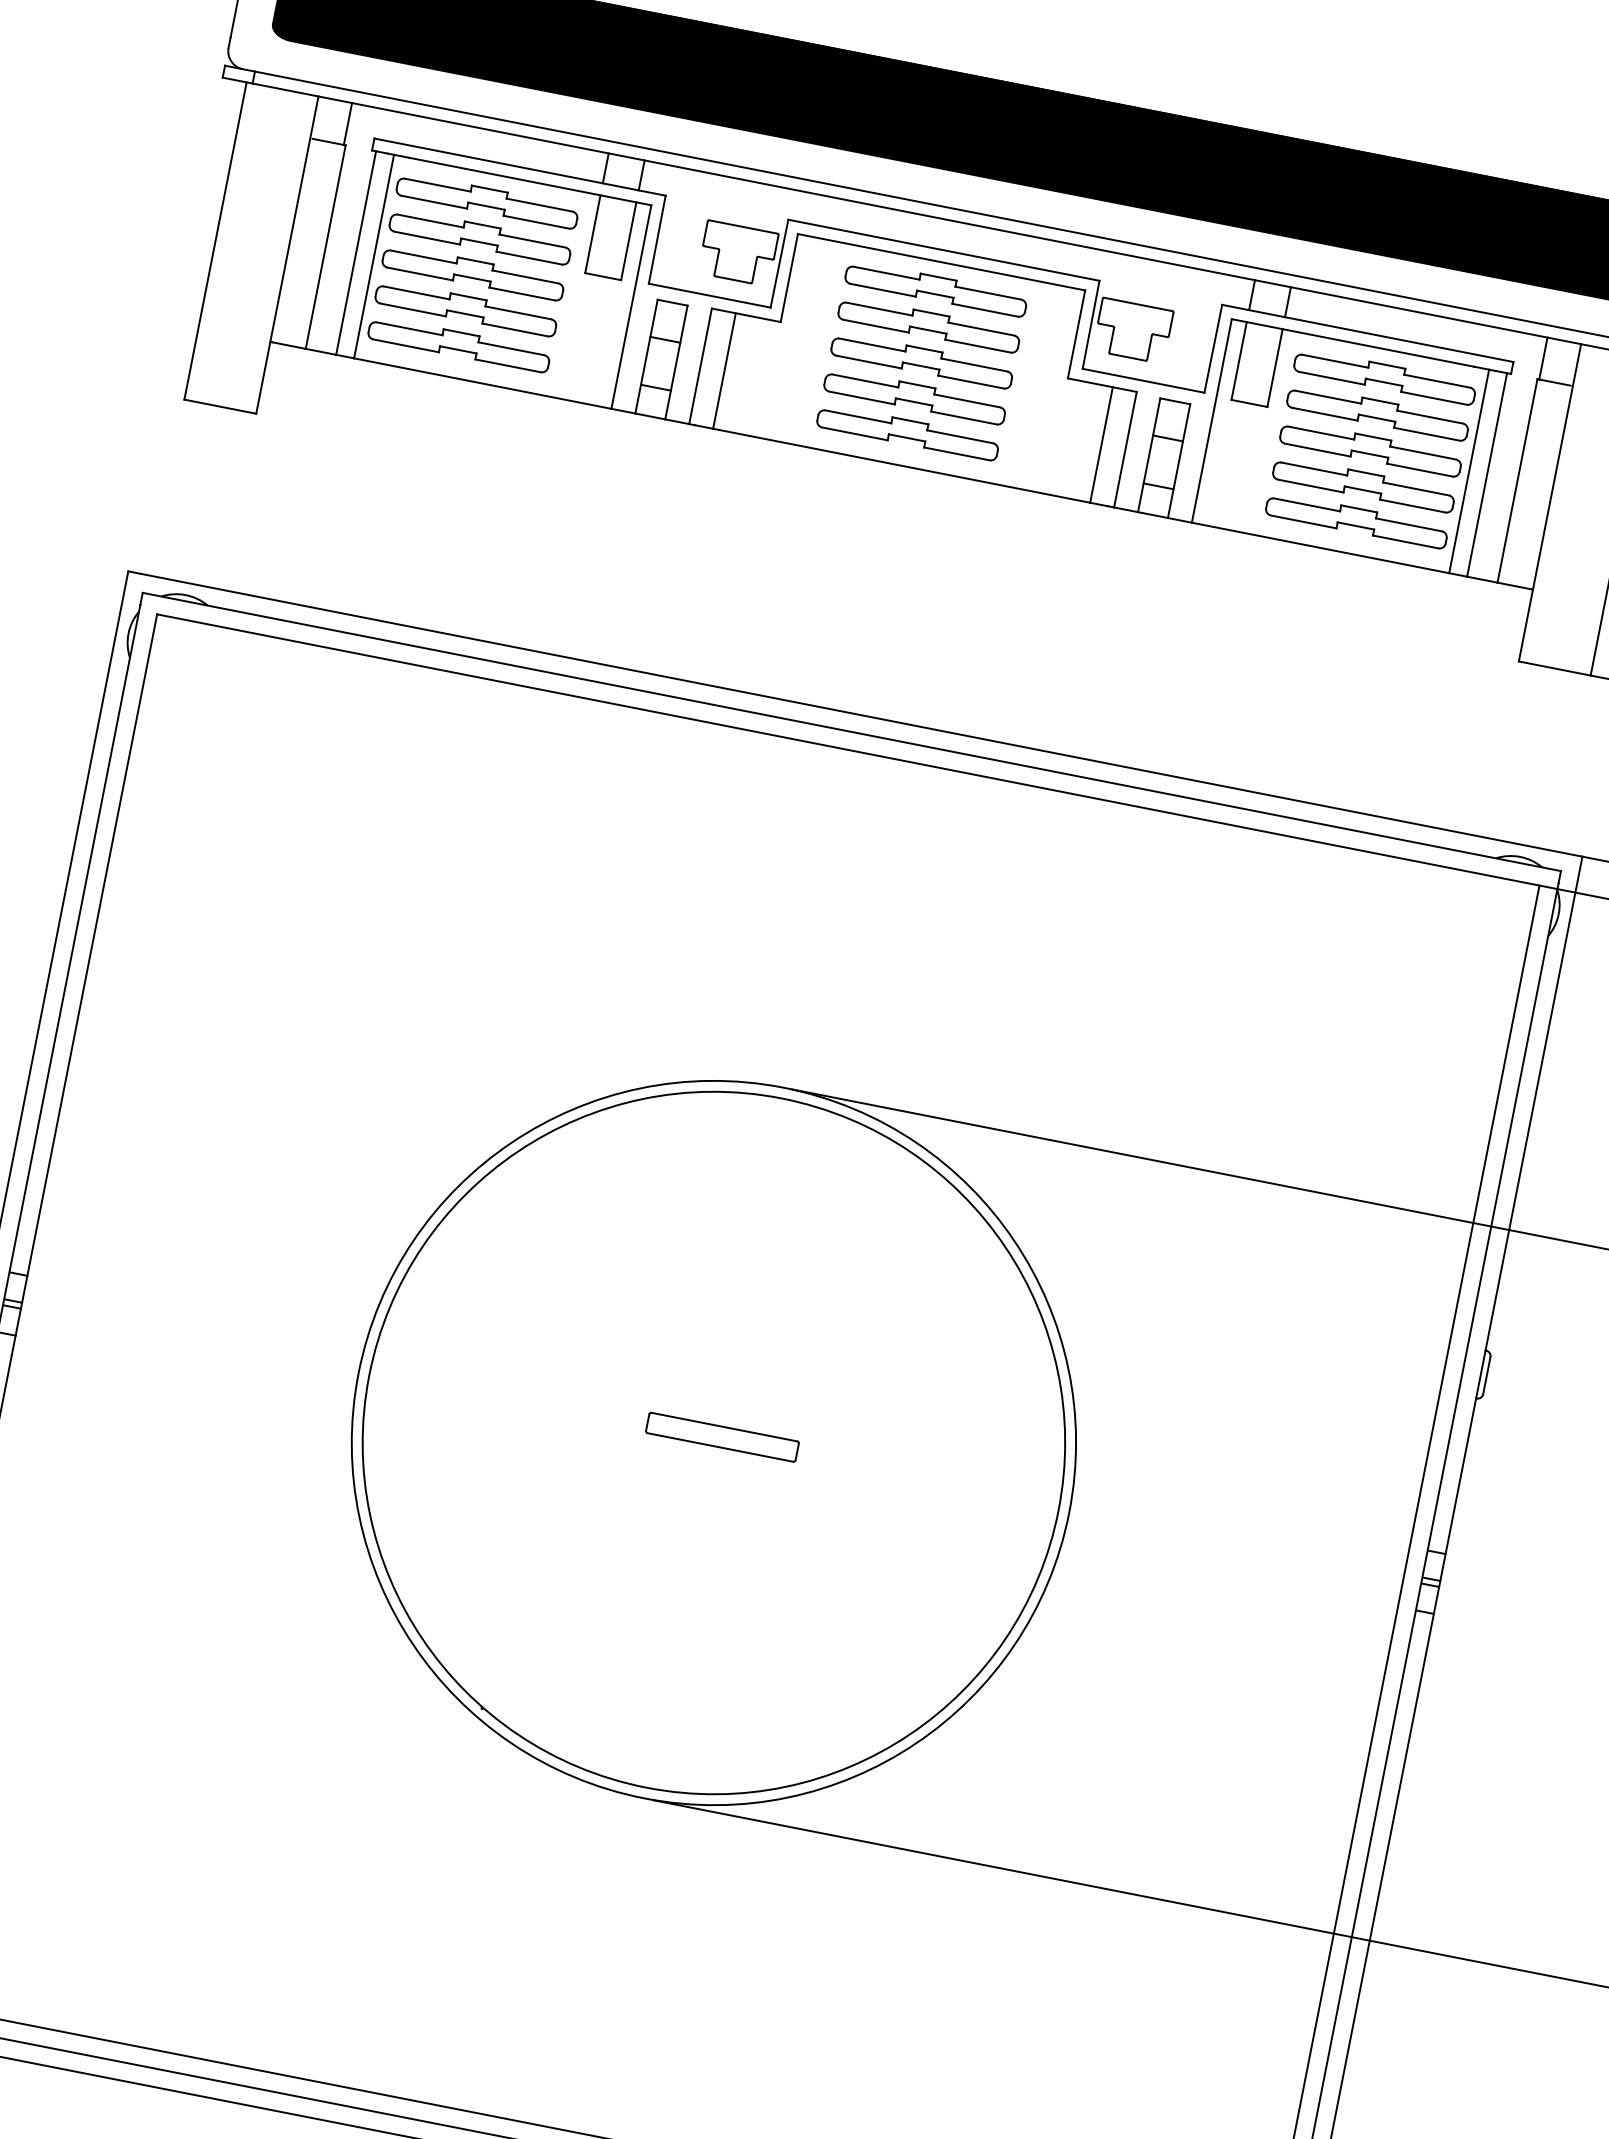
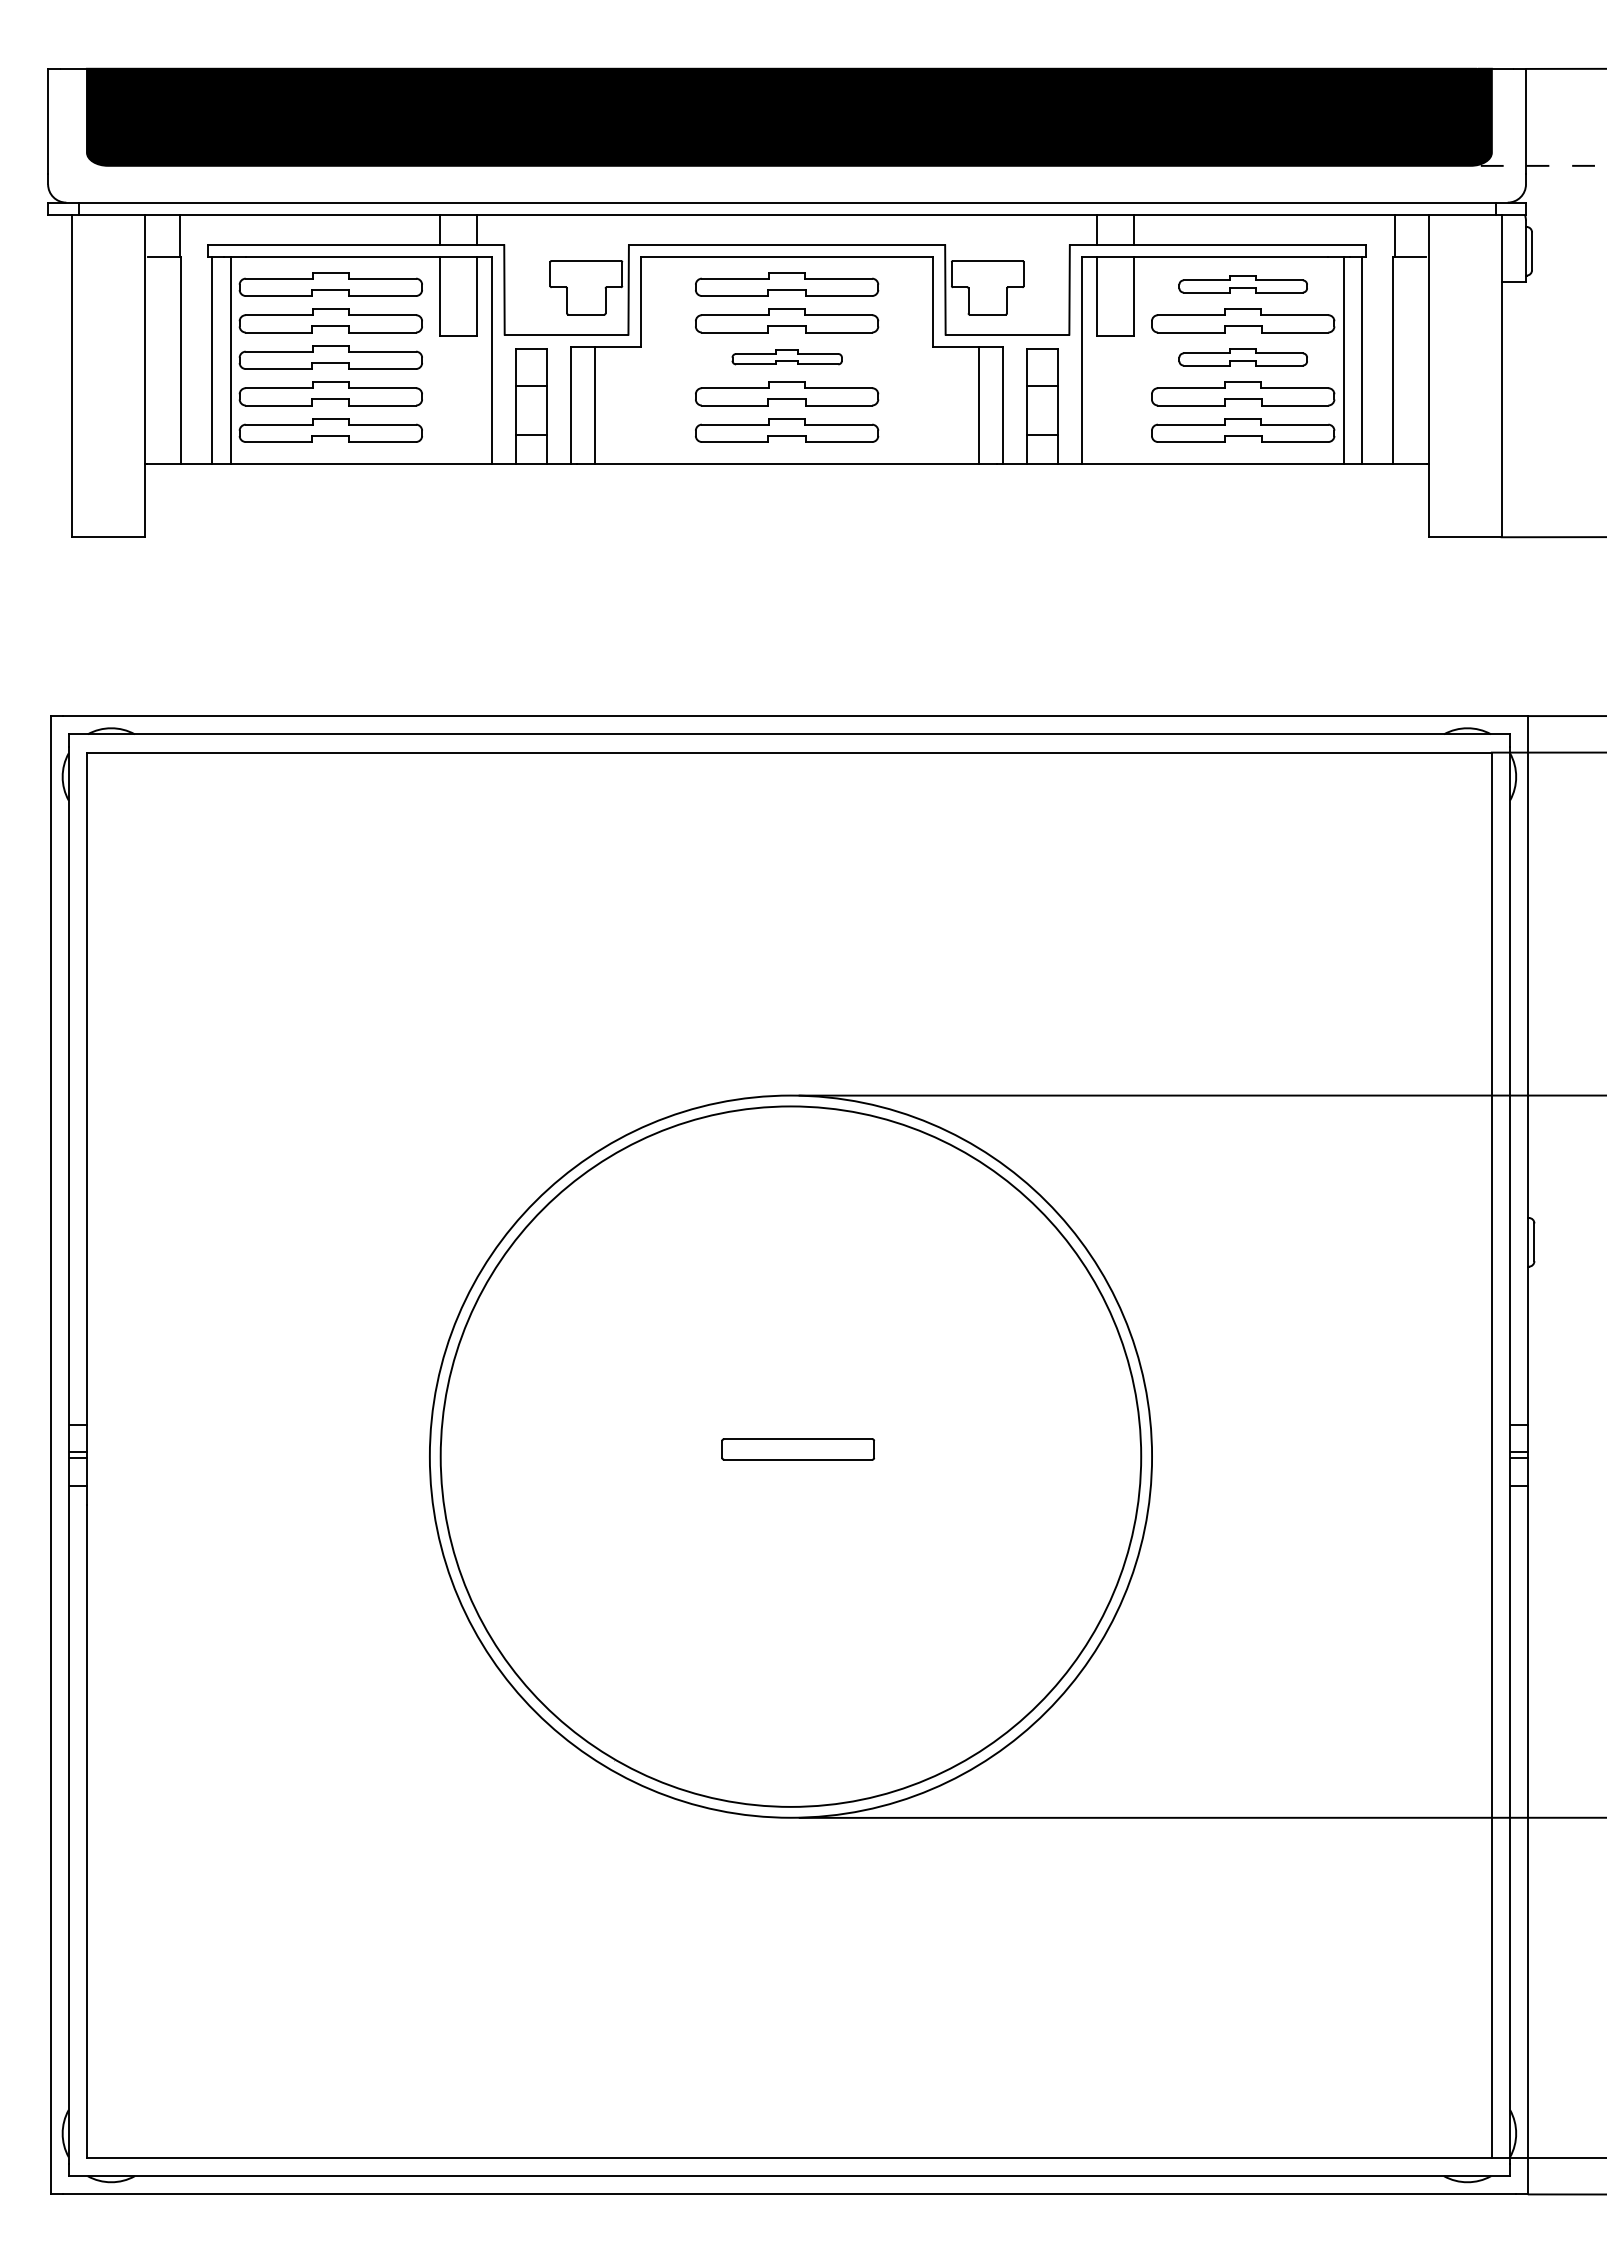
part: (922, 360) -> (787, 357), size x0.6
part: (1385, 377) -> (1243, 284), size x0.7
part: (1371, 448) -> (1243, 357), size x0.7

